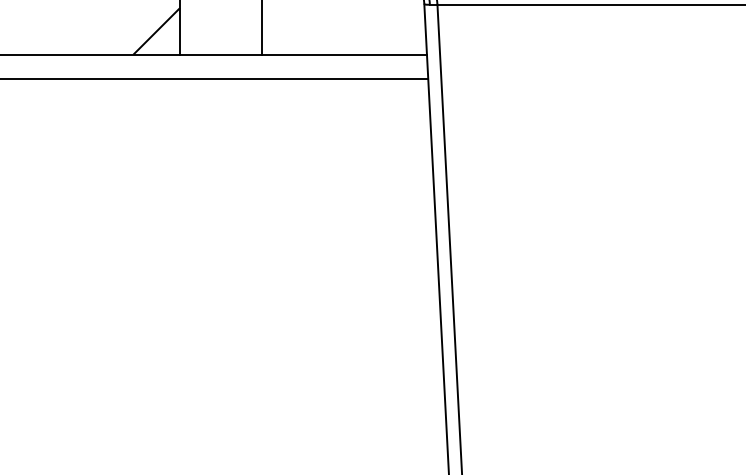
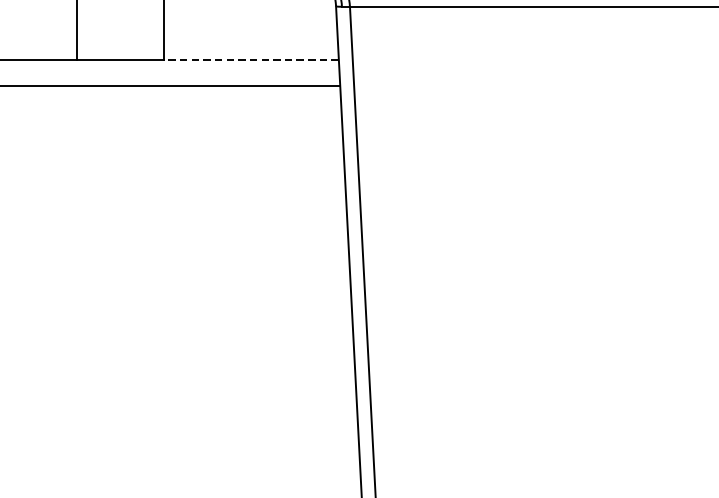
hatch: (156, 31) -> (52, 35), removed
line: (343, 54) -> (250, 59), solid -> dashed

